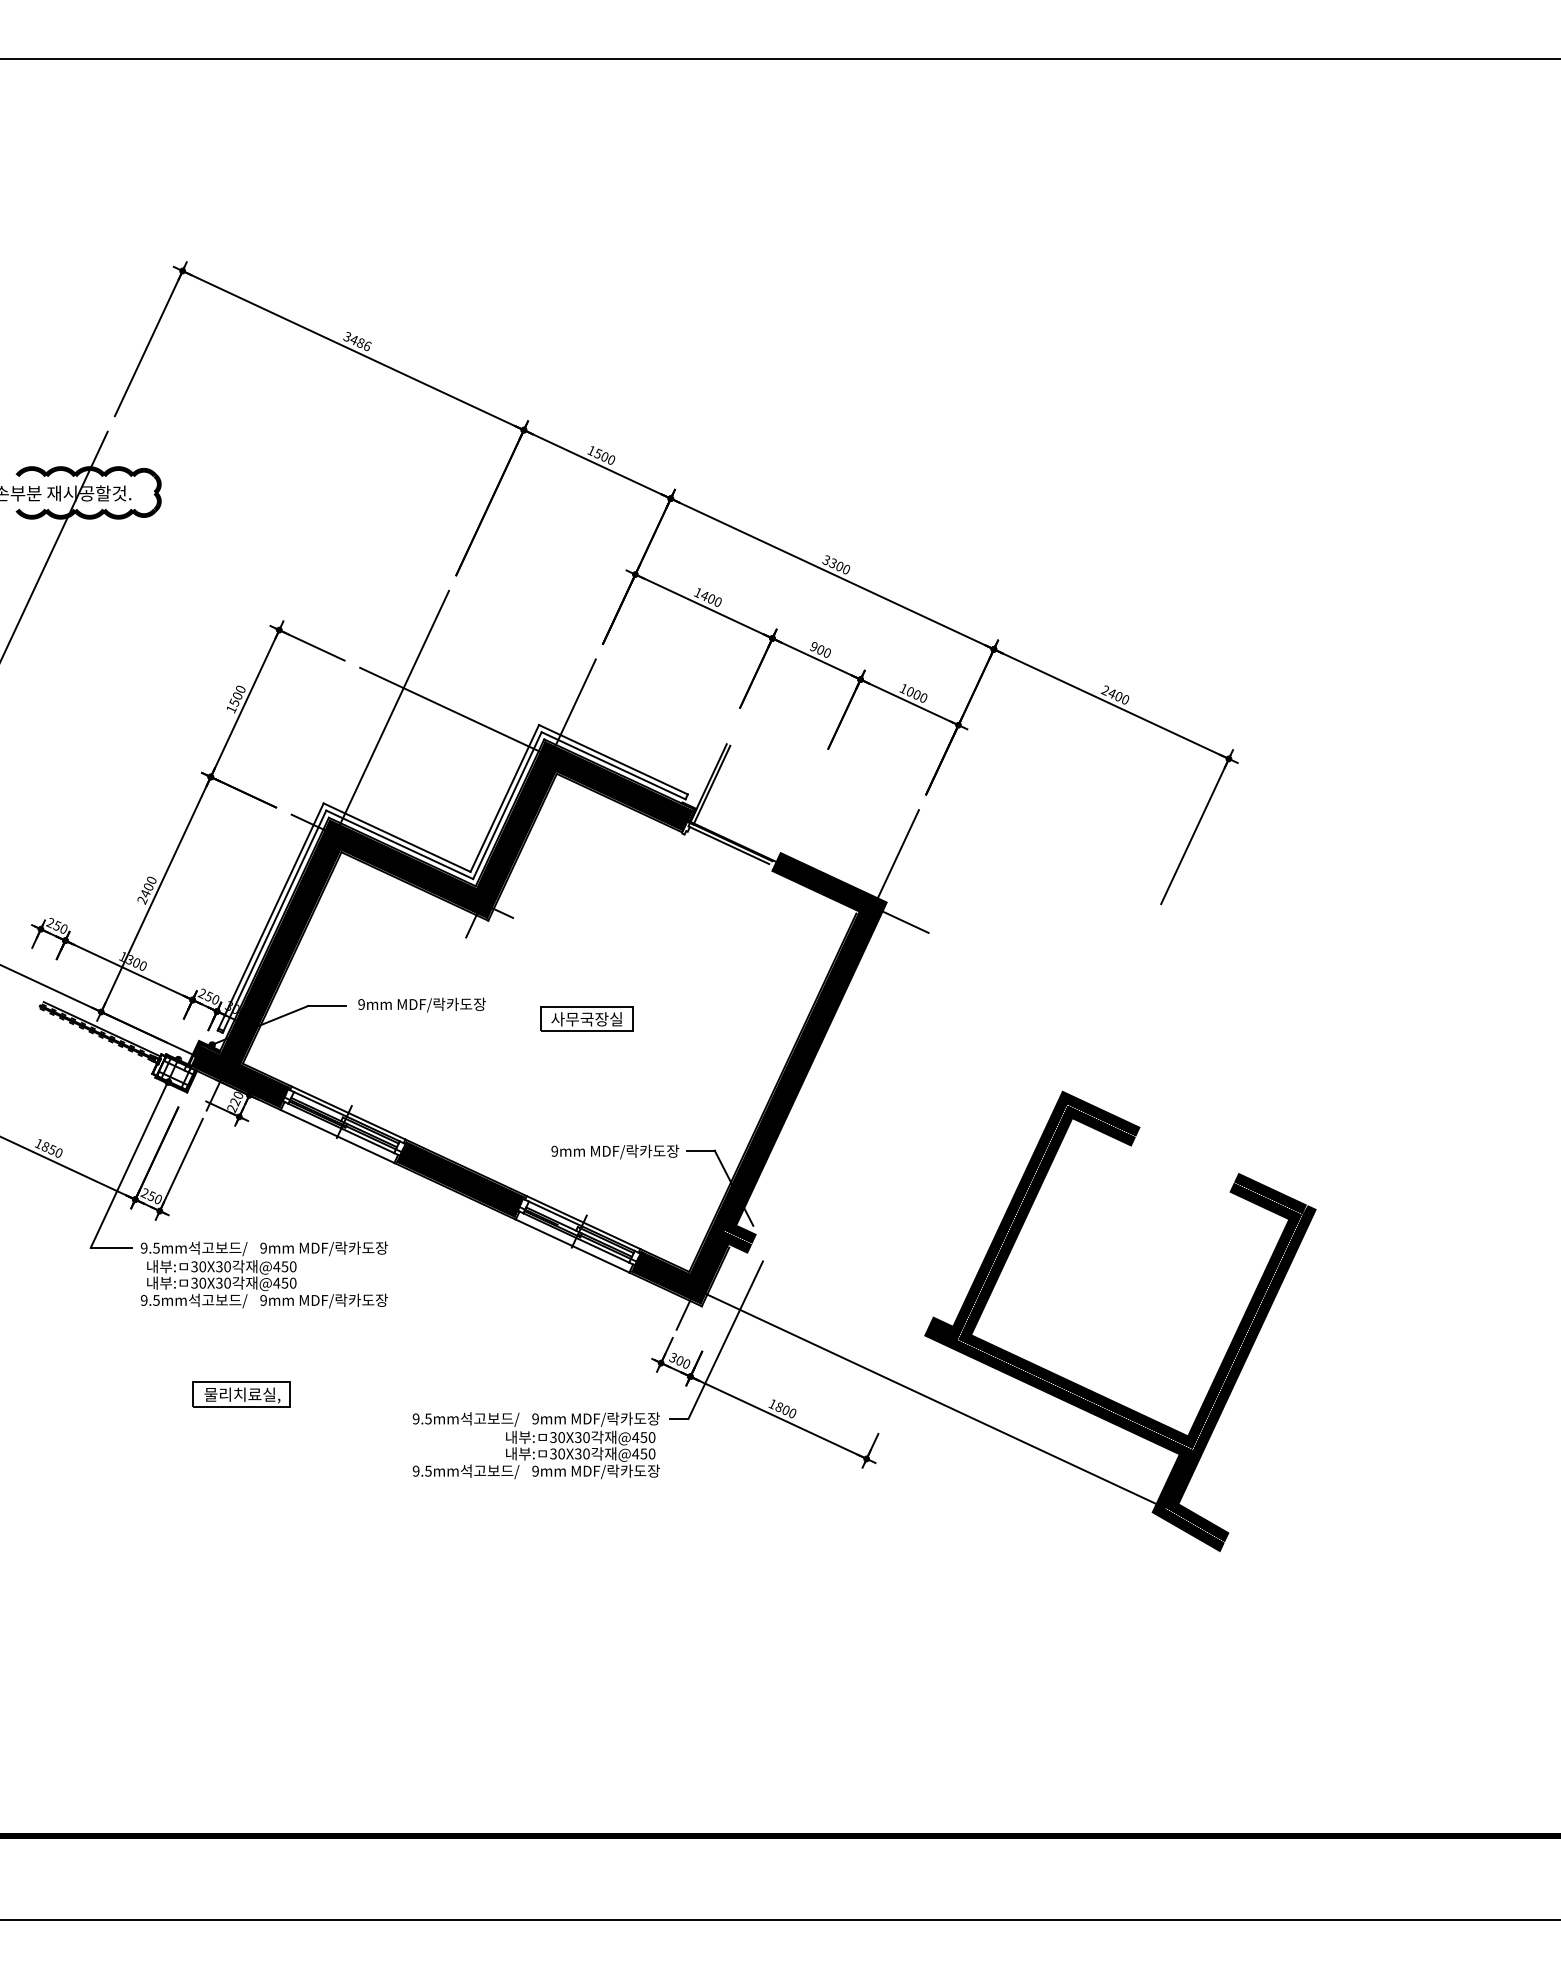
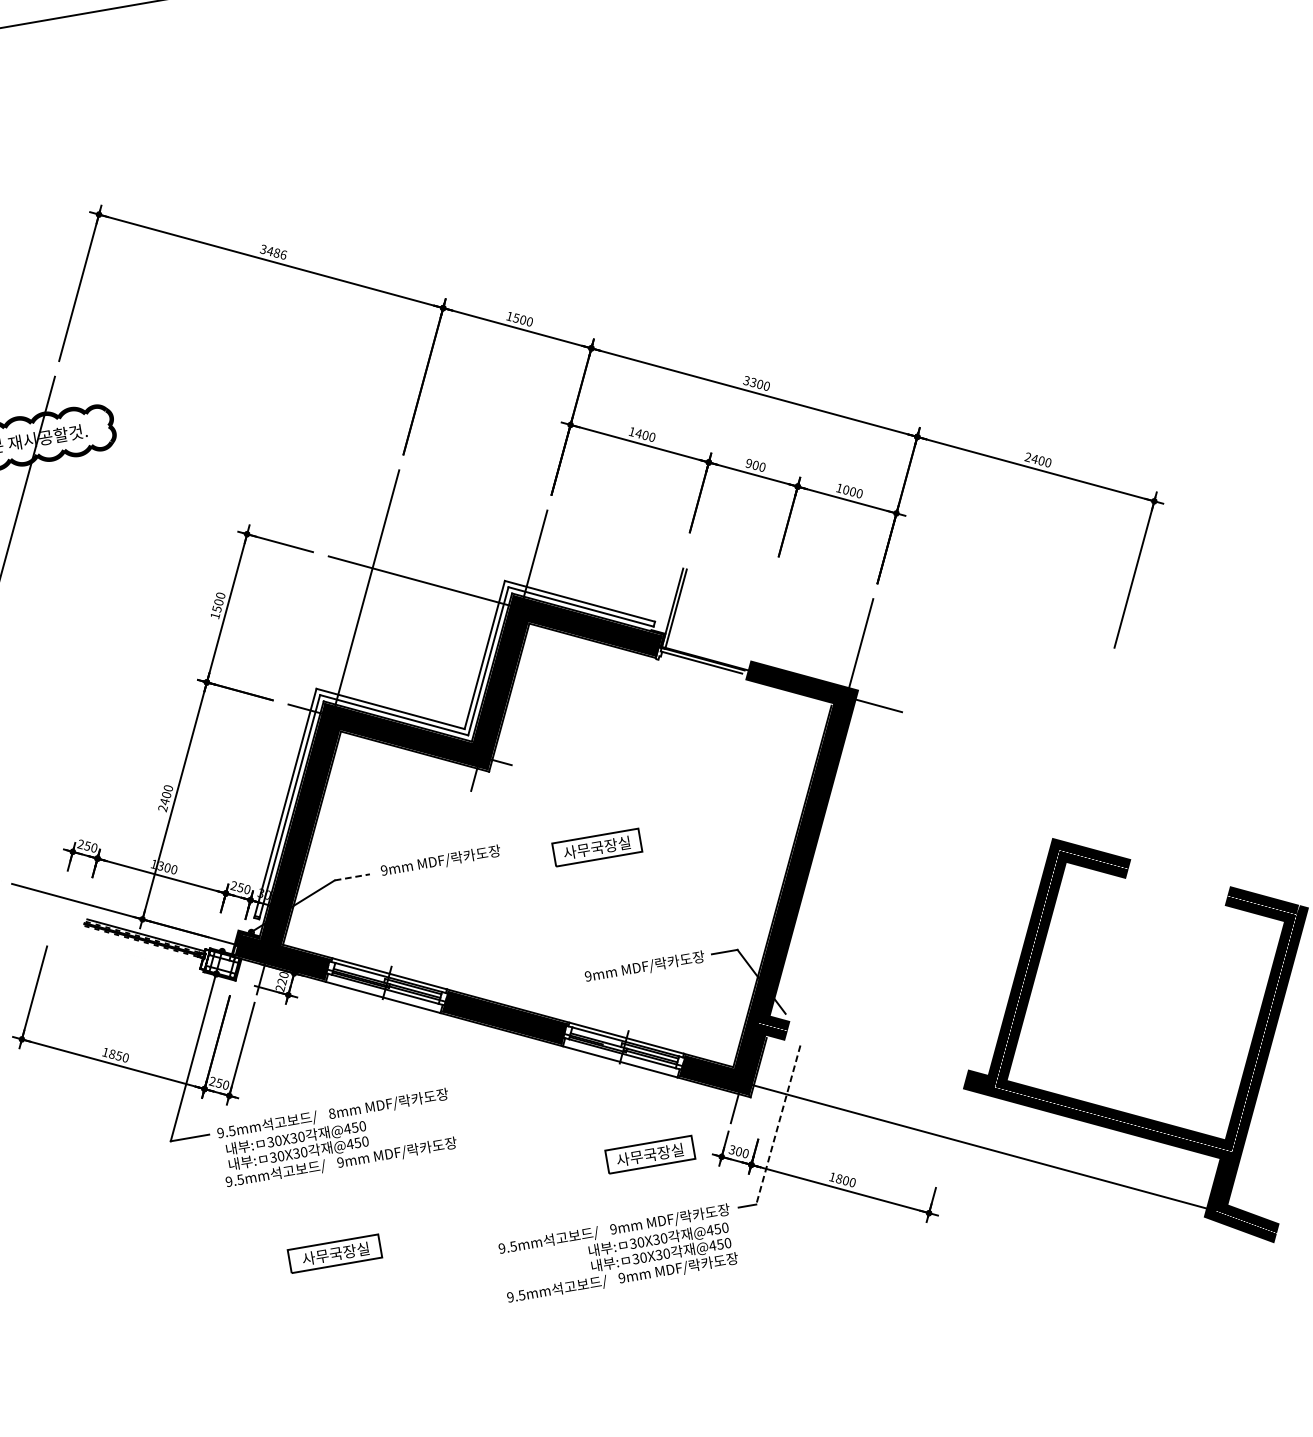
line: (327, 1006) -> (352, 877), solid -> dashed
text: (263, 1247) -> (331, 1113), 9mm -> 8mm
line: (725, 1340) -> (778, 1125), solid -> dashed
part: (586, 1347) -> (649, 1154), added
text: (242, 1395) -> (336, 1254), 물리치료실, -> 사무국장실

